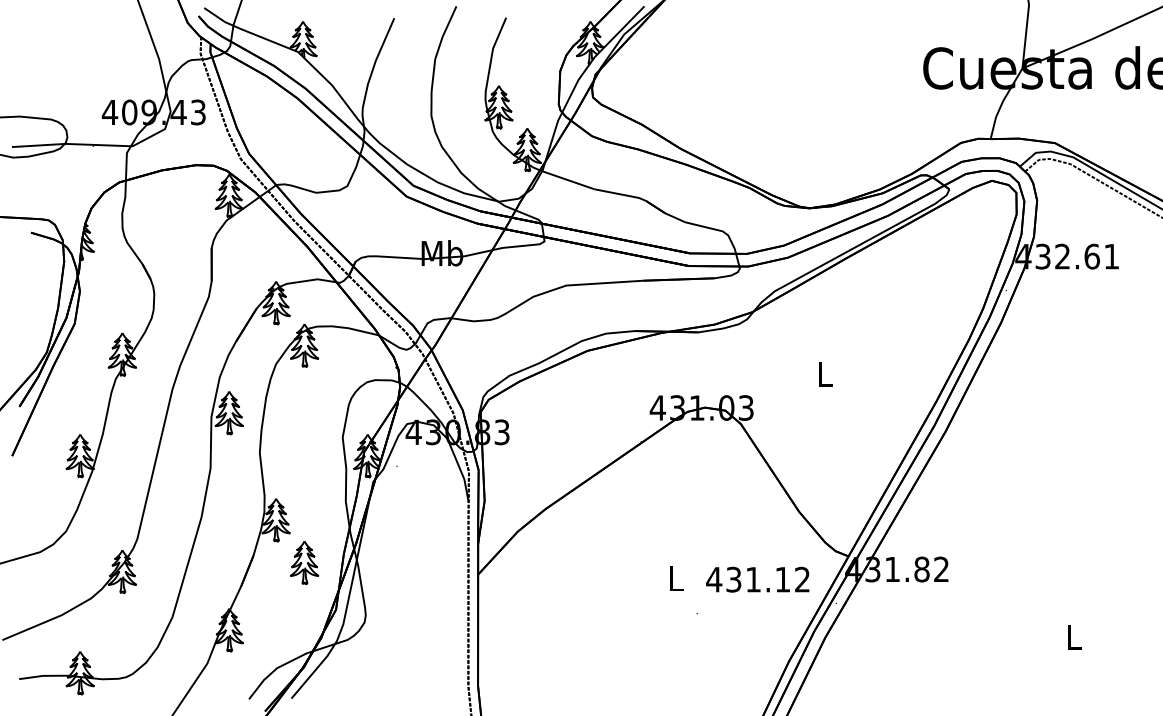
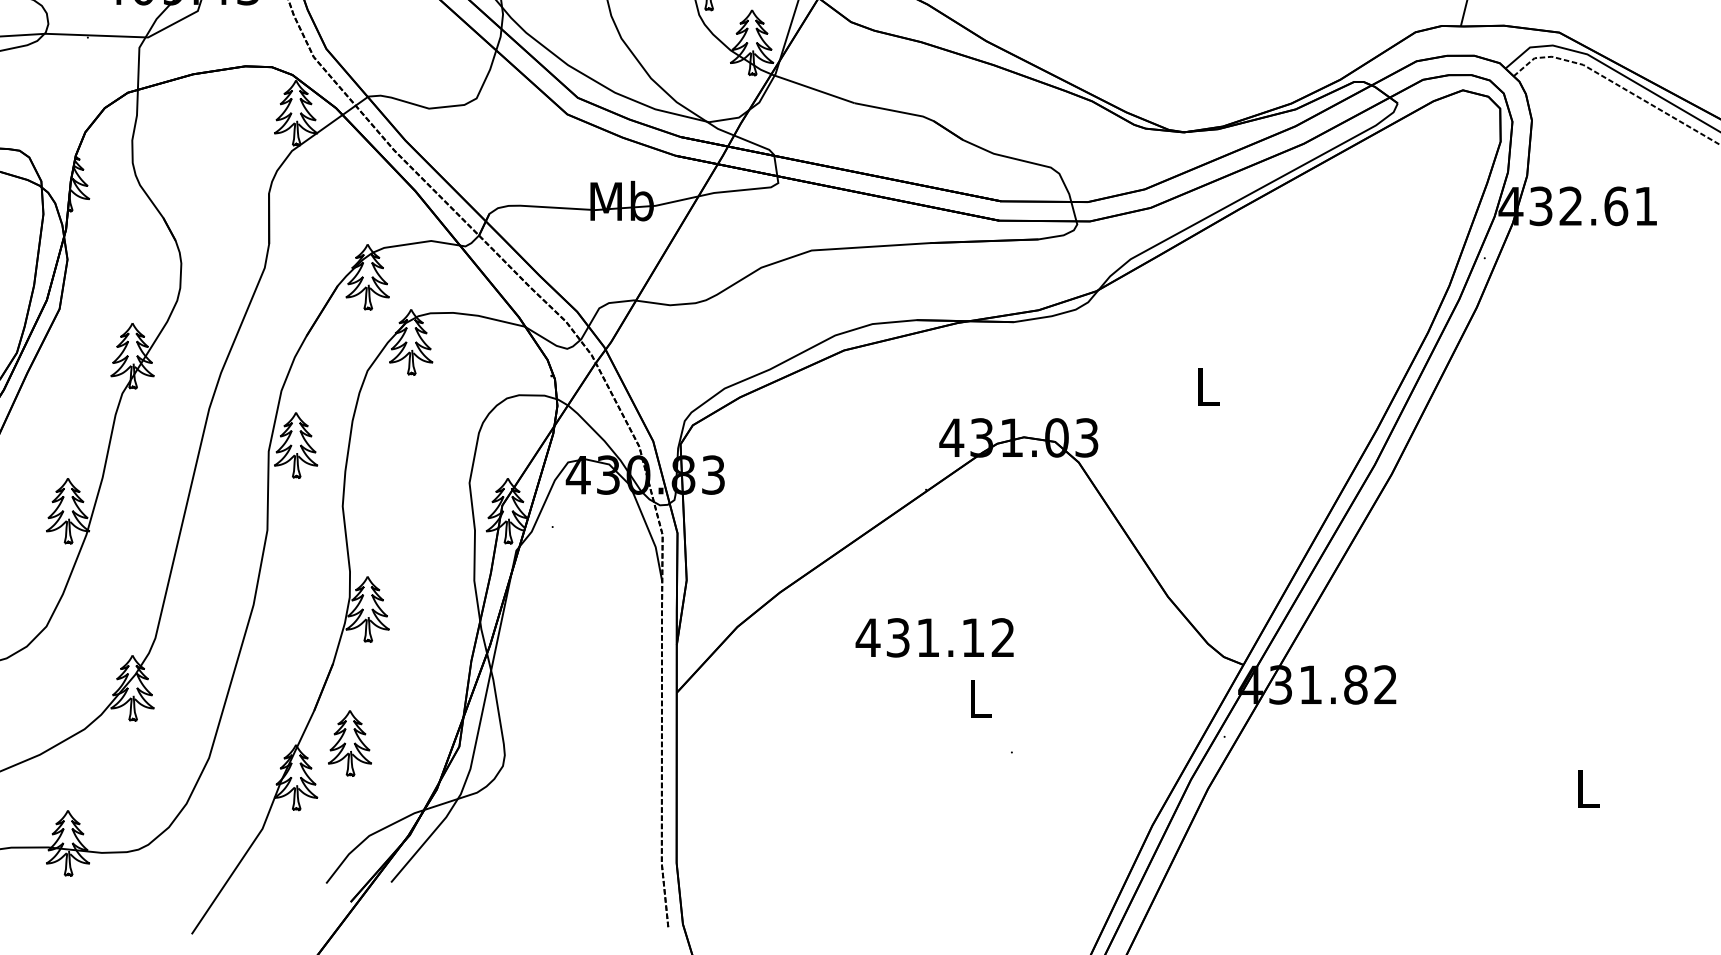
part: (304, 563) -> (349, 744), moved
text: (757, 579) -> (934, 637), moved

